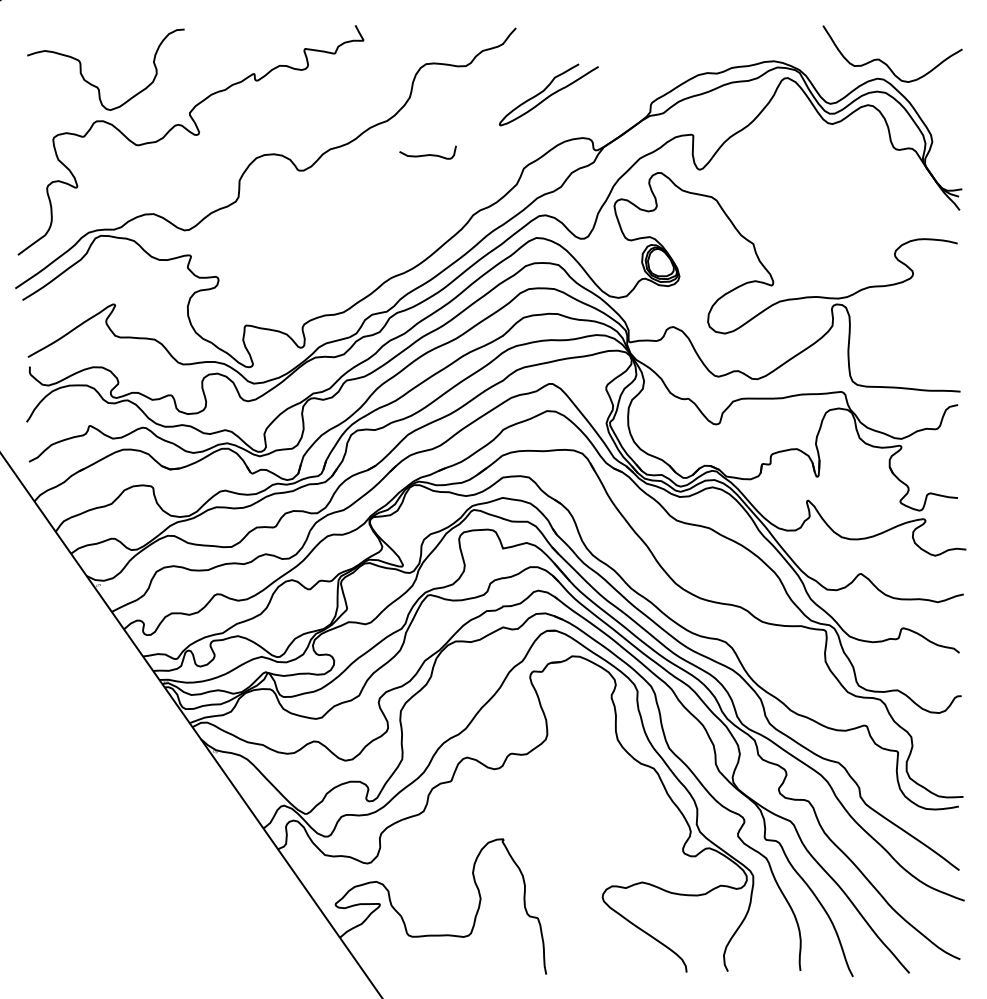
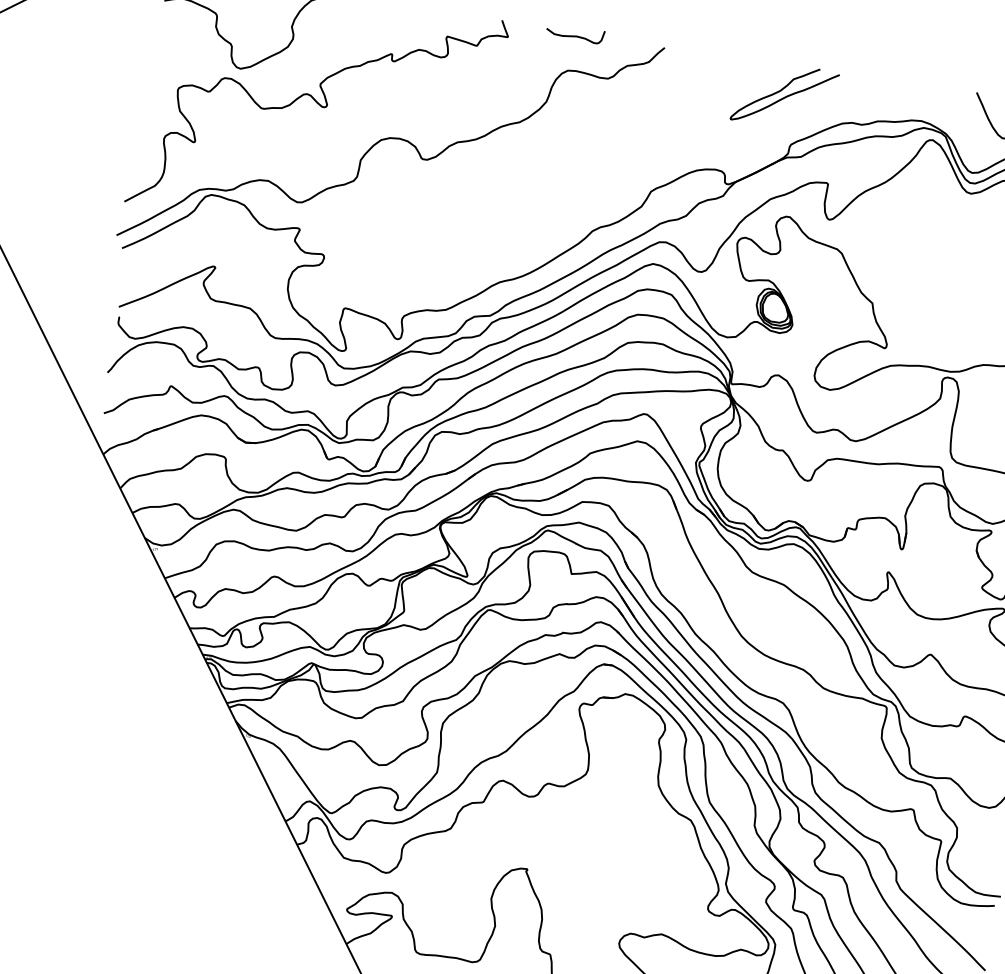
curve: (548, 95) -> (784, 96), moved
curve: (427, 154) -> (574, 35), moved

